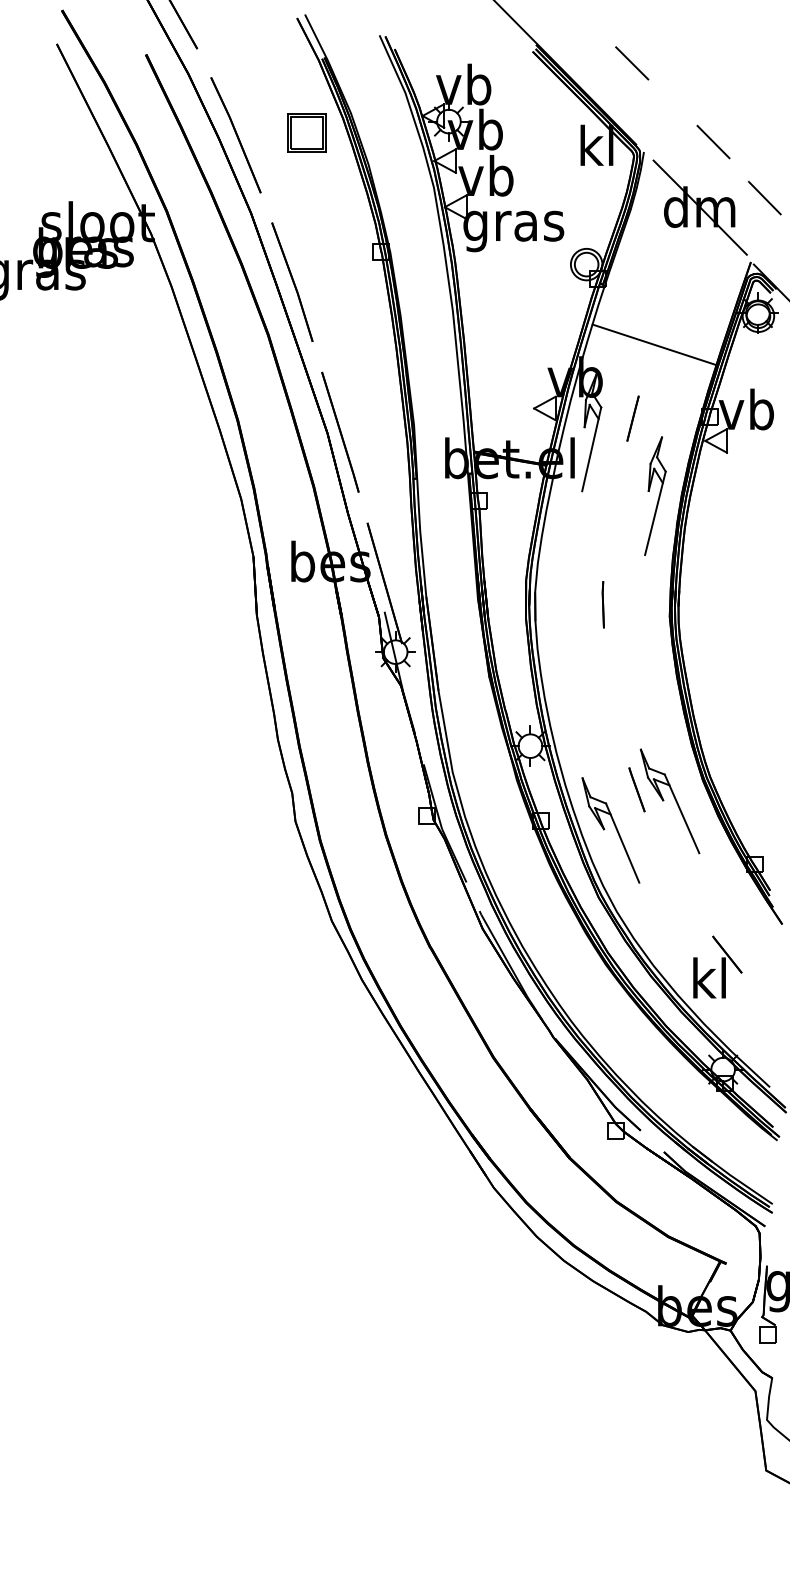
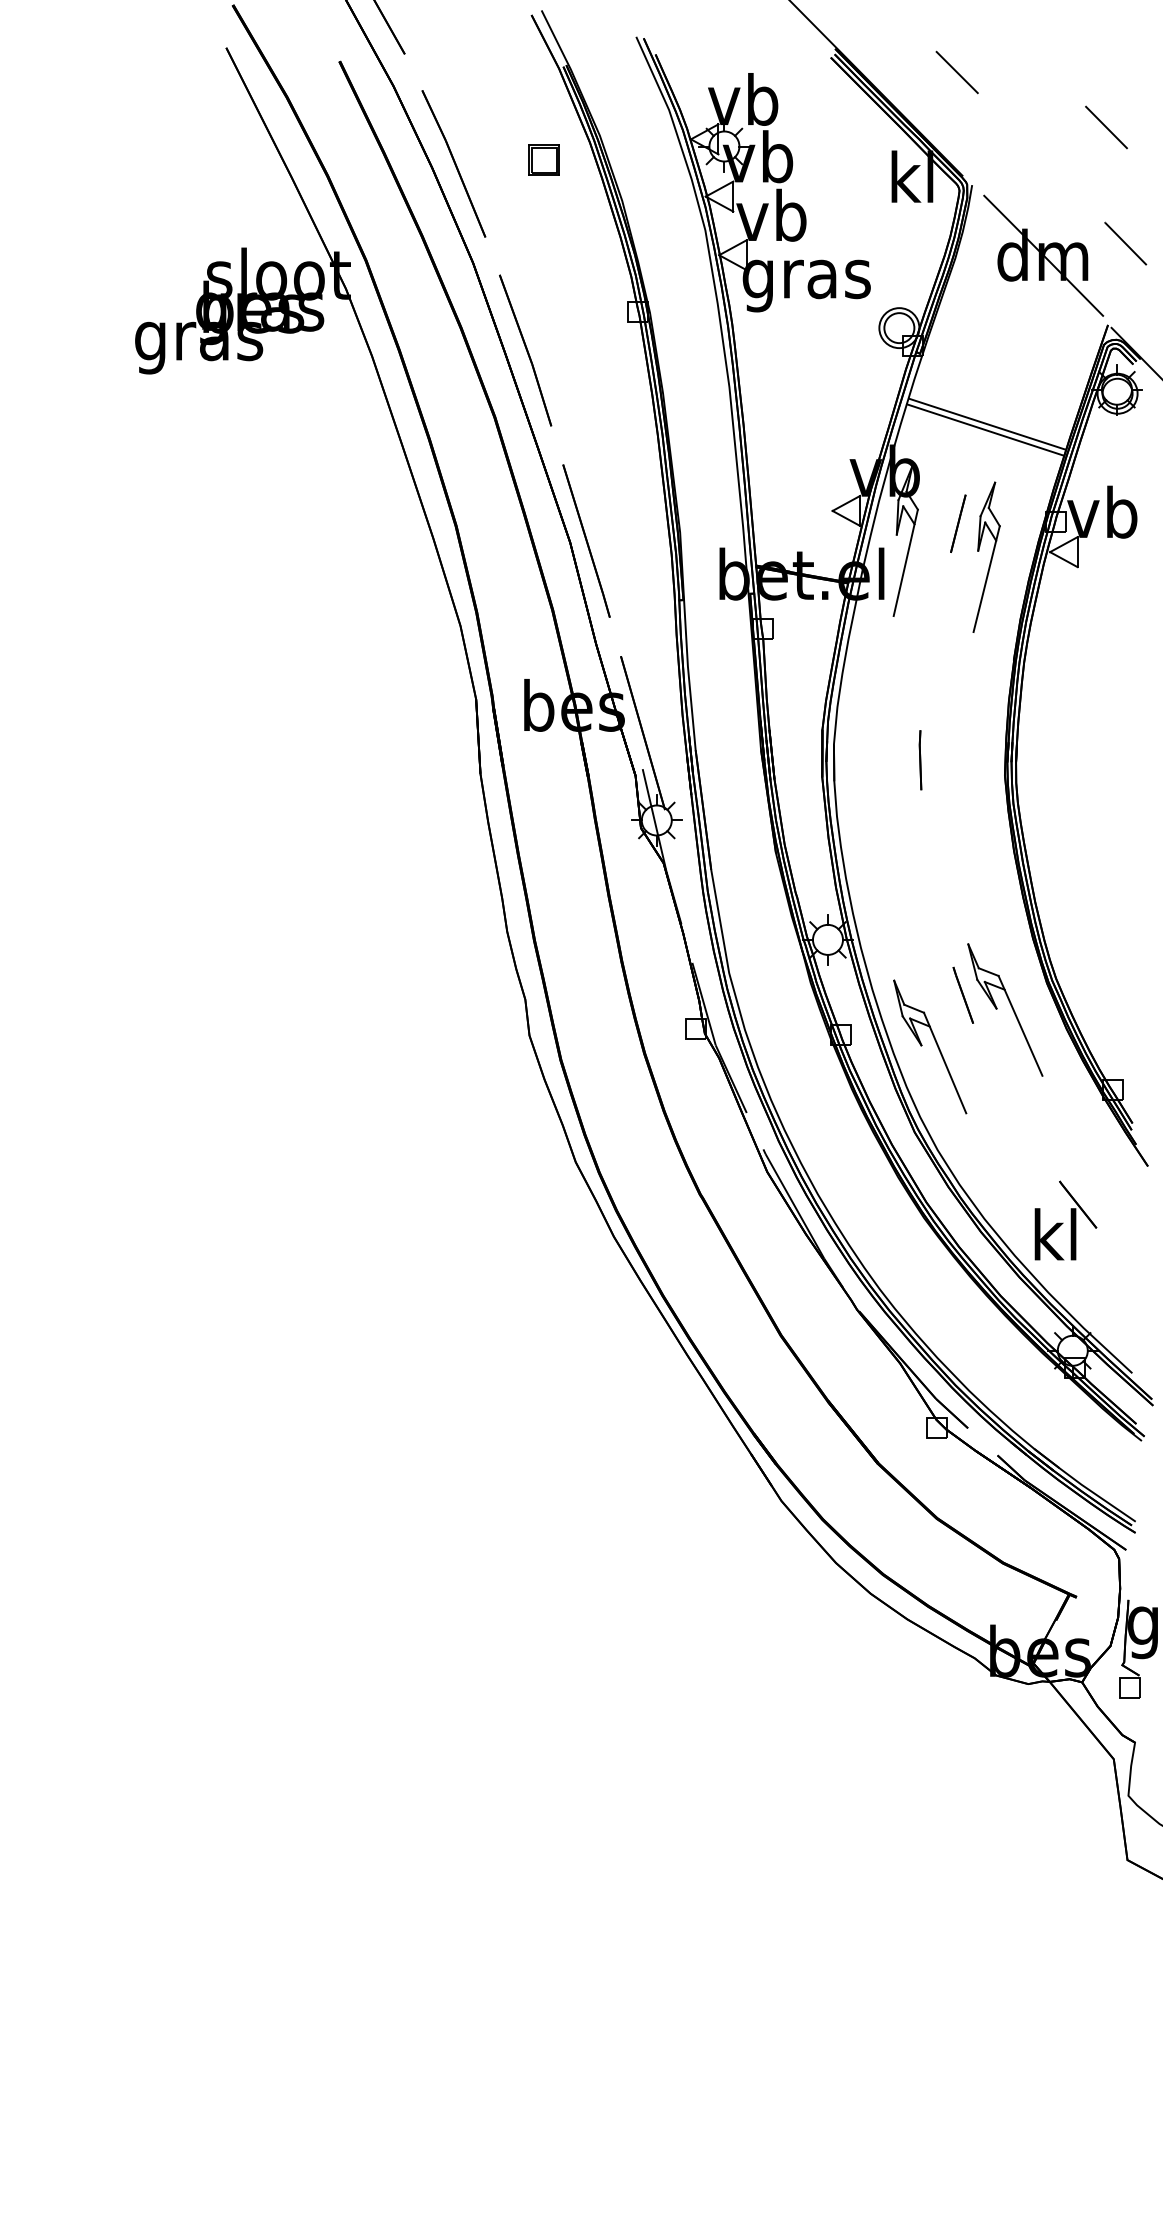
part: (306, 131) -> (543, 159), size x0.62
line: (713, 142) -> (1106, 127), moved
line: (655, 339) -> (986, 423), added
part: (655, 495) -> (986, 556), moved

